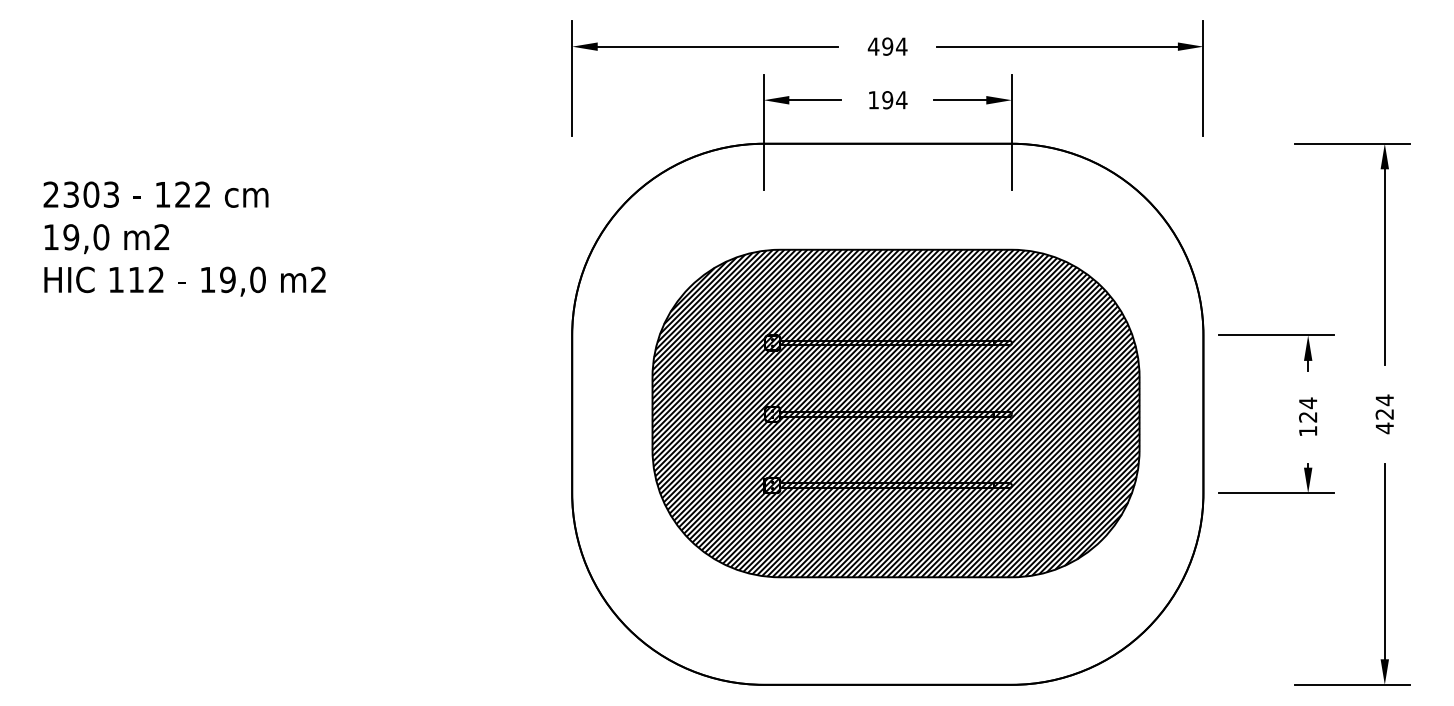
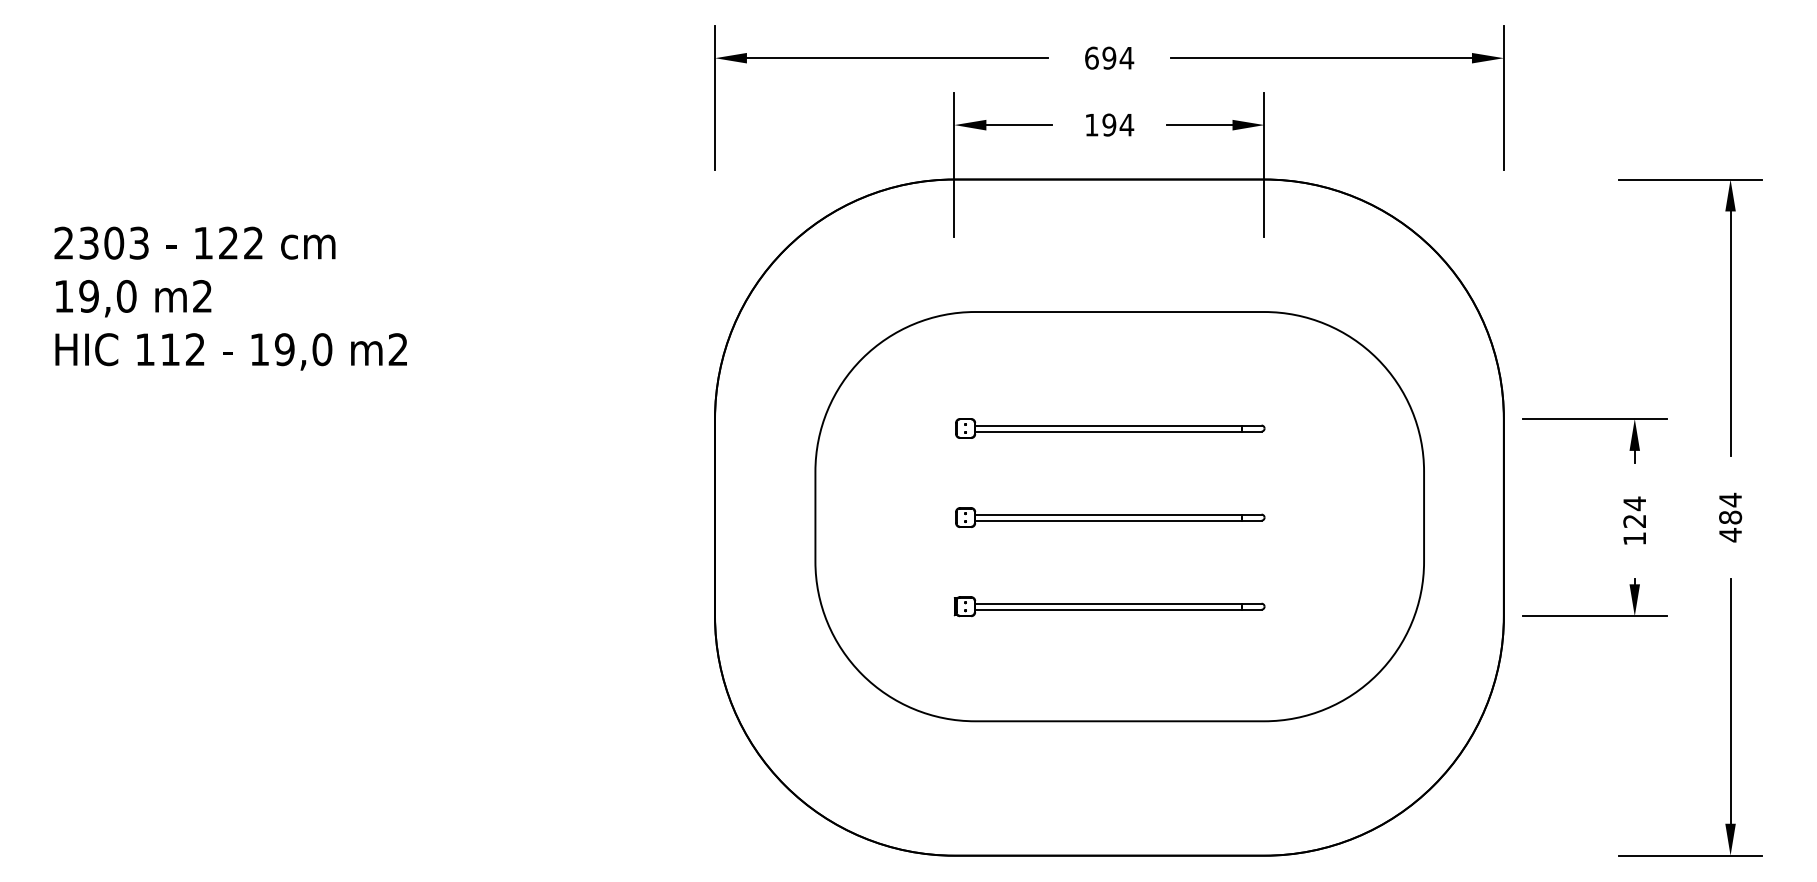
text: (873, 46) -> (1091, 57), 494 -> 694
hatch: (895, 413) -> (1119, 516), removed
text: (1384, 414) -> (1730, 517), 424 -> 484

